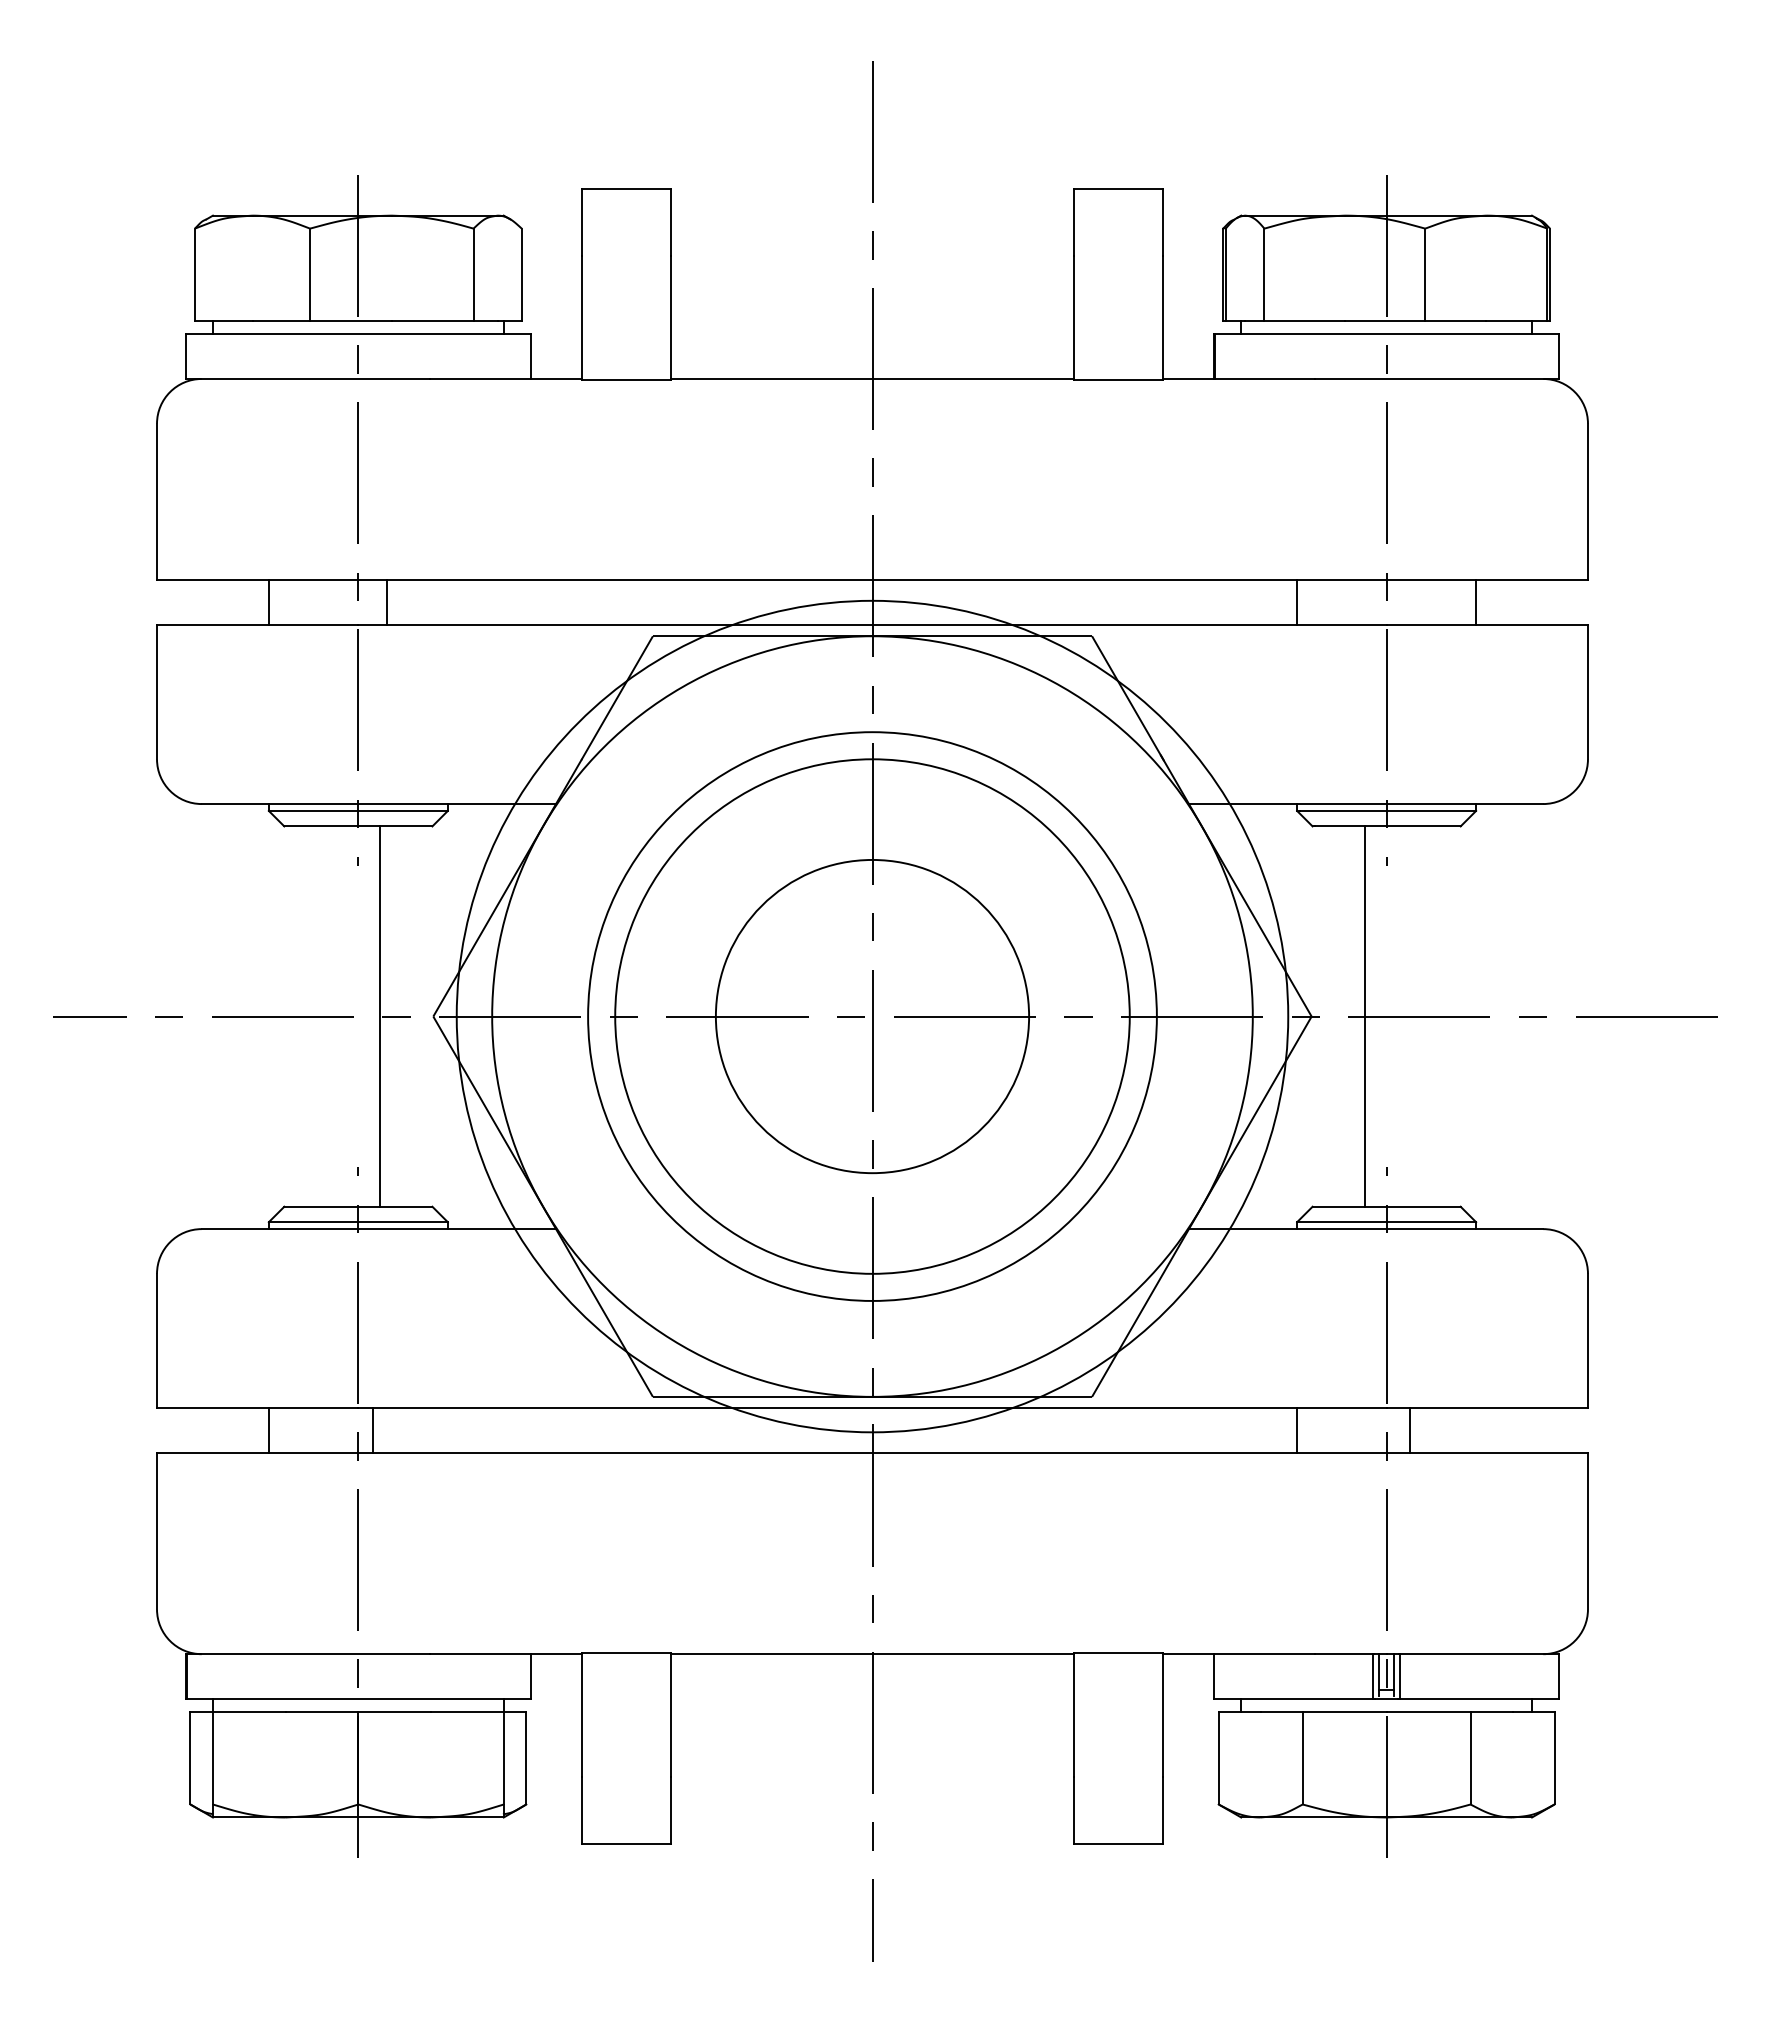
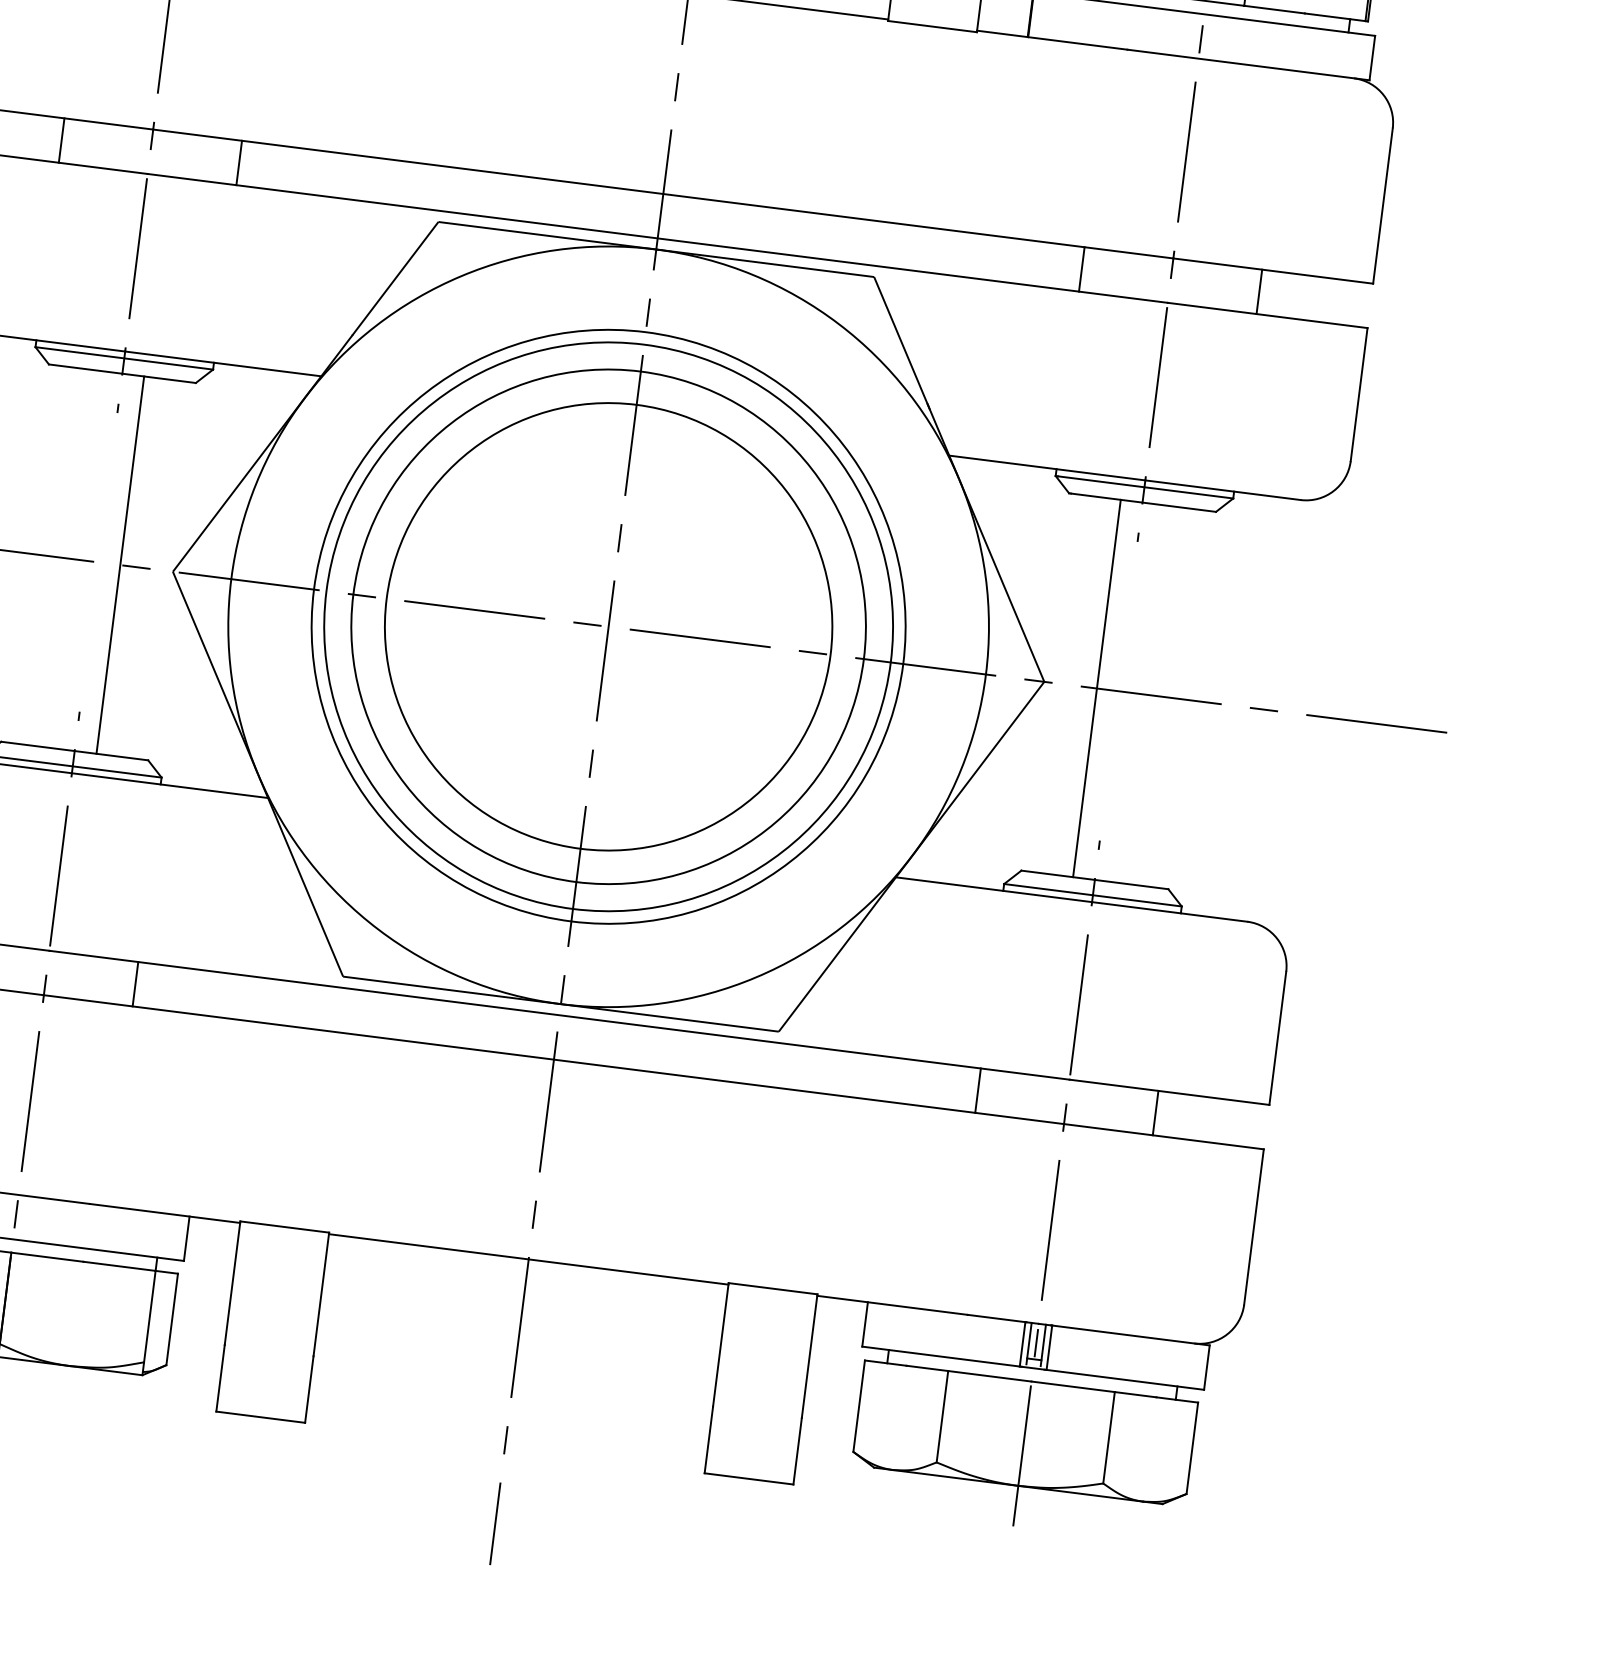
line: (386, 602) -> (238, 162), moved
circle: (872, 1016) -> (608, 626), size x0.71
circle: (872, 1016) -> (608, 626), size x1.43
line: (372, 1430) -> (135, 984), moved
line: (1410, 1430) -> (1155, 1113), moved

